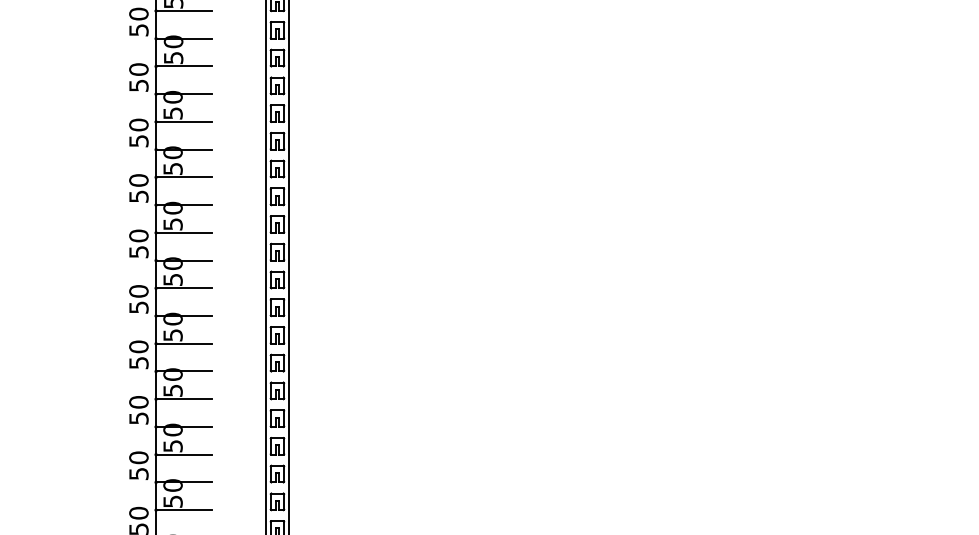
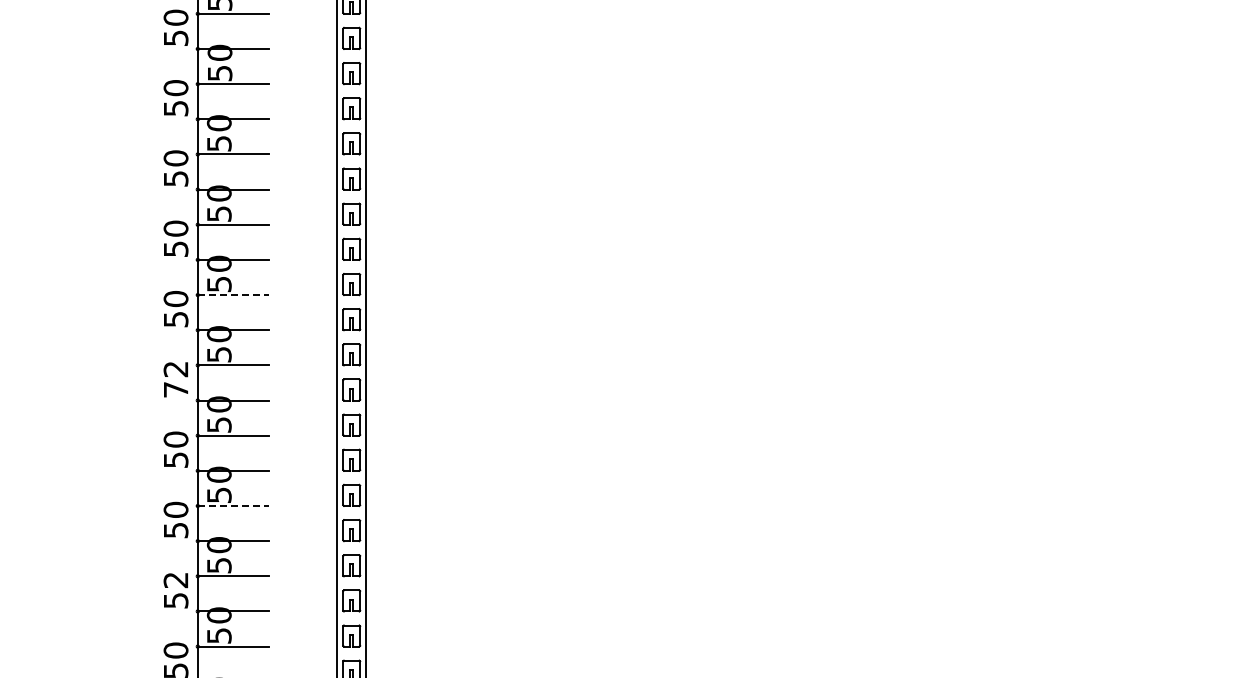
line: (184, 233) -> (233, 295), solid -> dashed
text: (138, 299) -> (175, 379), 50 -> 72
line: (184, 399) -> (233, 506), solid -> dashed
text: (138, 457) -> (175, 580), 50 -> 52

